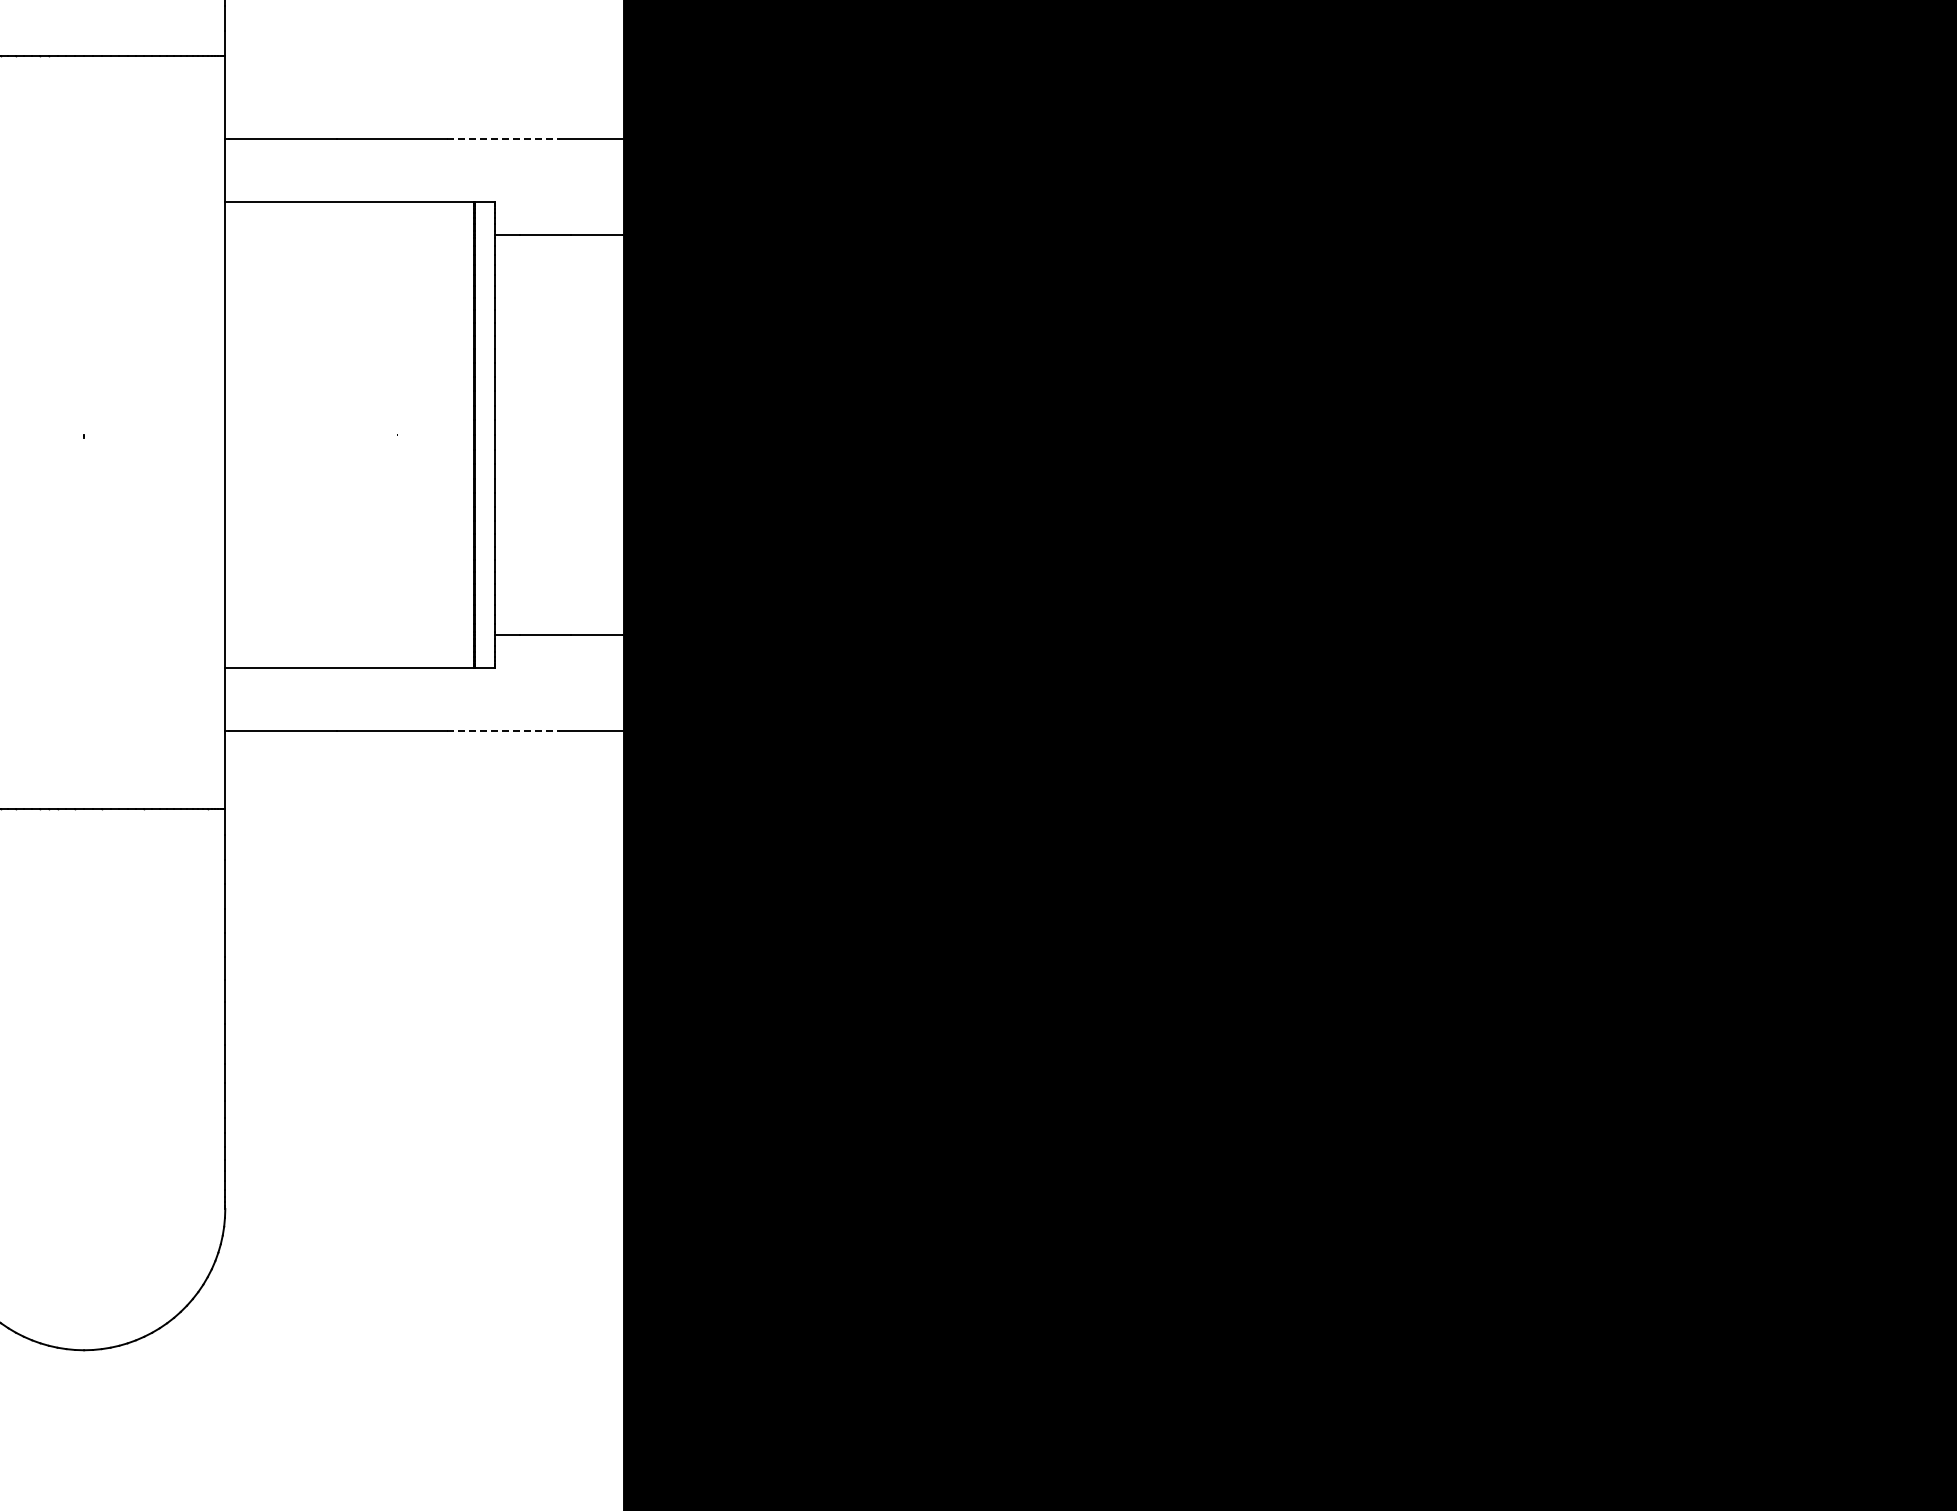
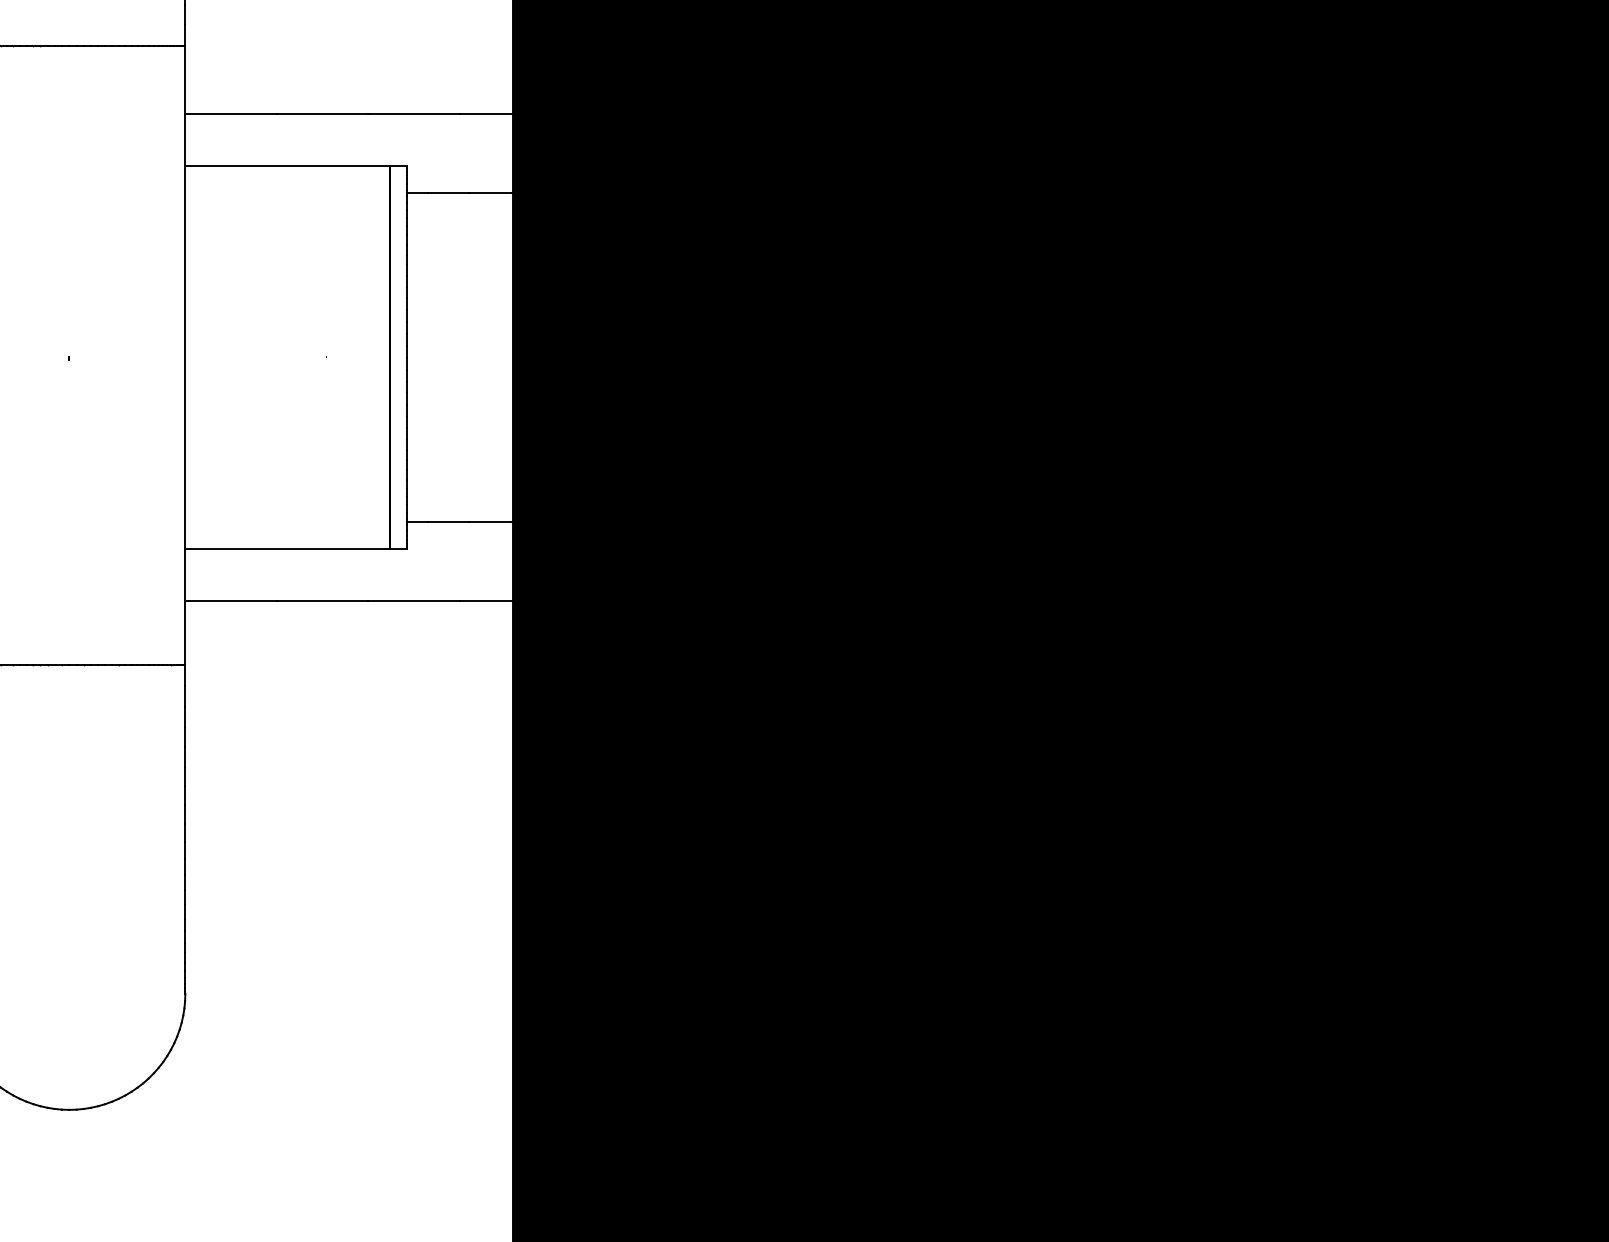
line: (503, 138) -> (414, 113), dashed -> solid
line: (503, 730) -> (414, 600), dashed -> solid

